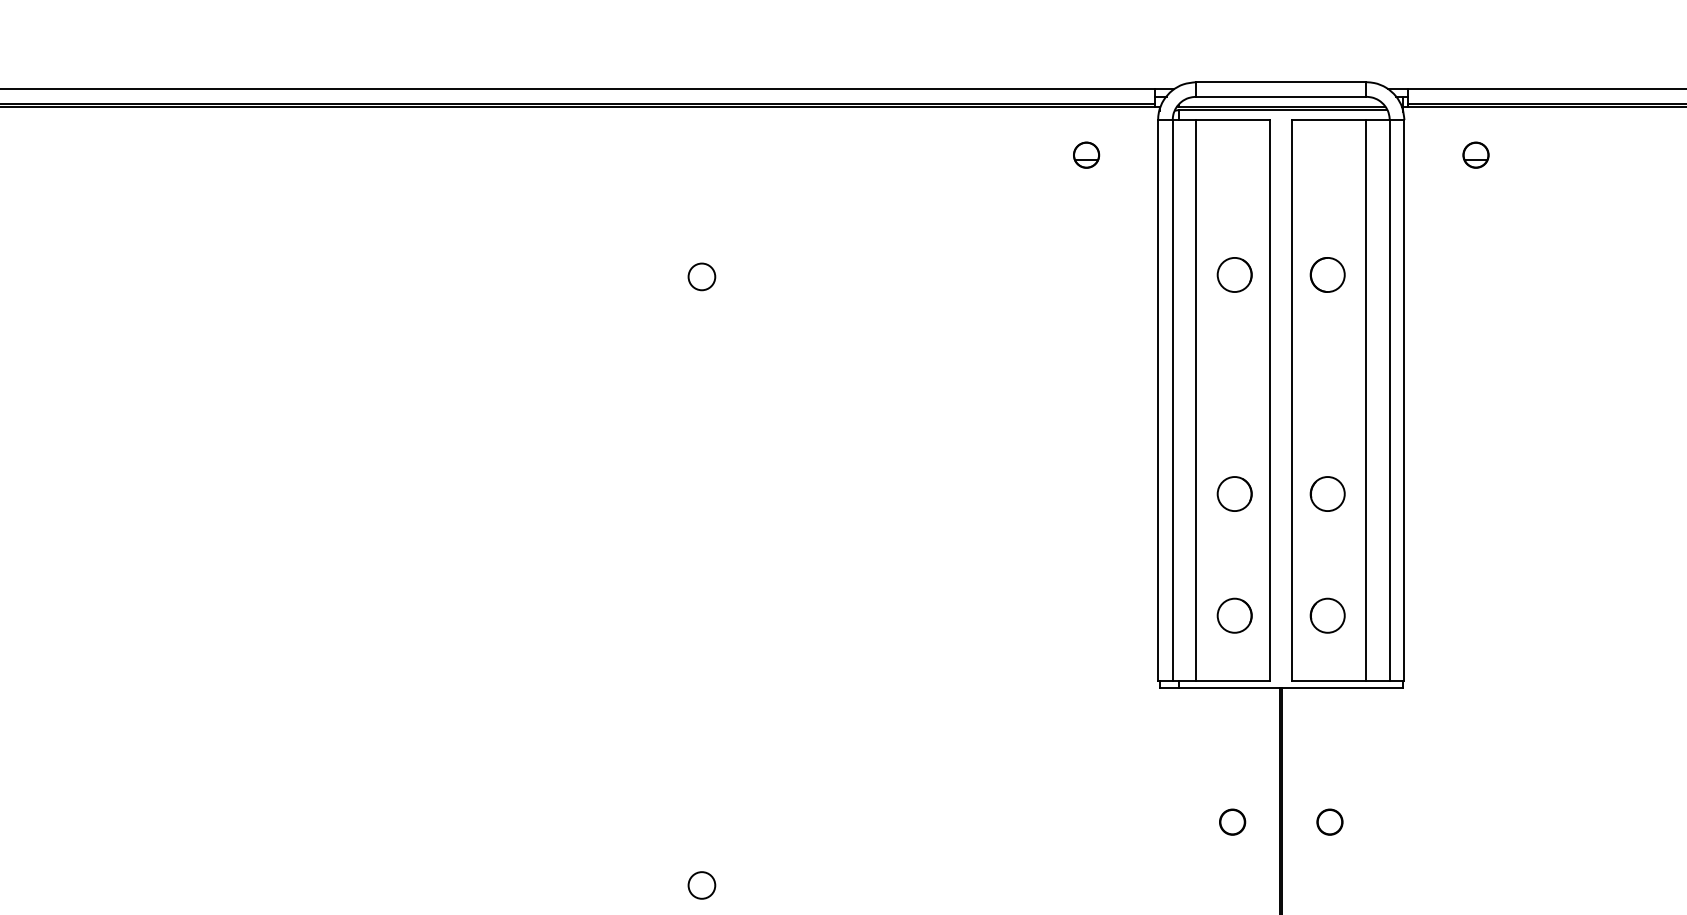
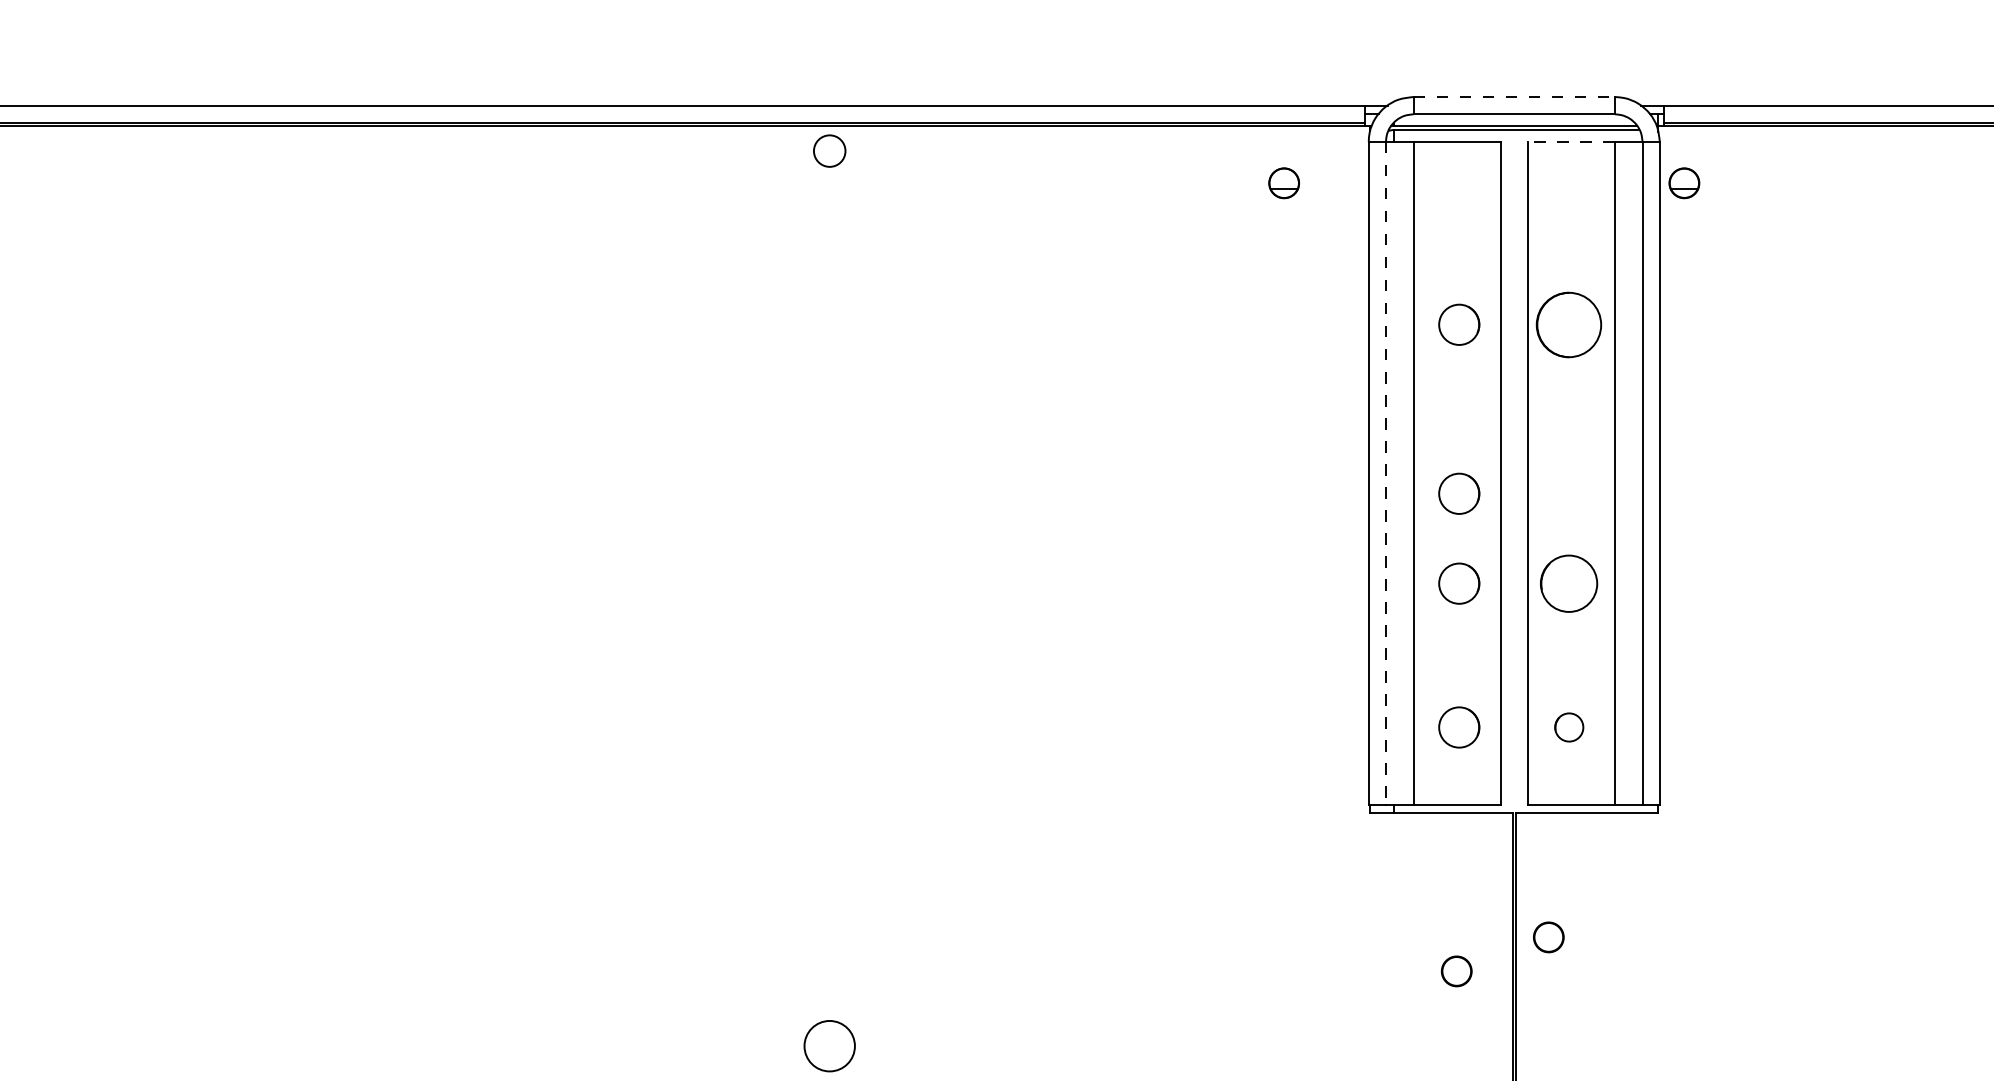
line: (1281, 82) -> (1514, 97), solid -> dashed
line: (1329, 119) -> (1571, 141), solid -> dashed
part: (1476, 155) -> (1684, 183), moved
circle: (1328, 274) -> (1569, 324), size x1.6
circle: (701, 276) -> (829, 150), moved
line: (1173, 400) -> (1386, 473), solid -> dashed
circle: (1234, 417) -> (1459, 493), added
circle: (1328, 493) -> (1569, 583), size x1.4
circle: (1328, 615) -> (1569, 727), size x0.7
part: (1329, 822) -> (1548, 937), moved
circle: (701, 884) -> (829, 1045), size x1.6

